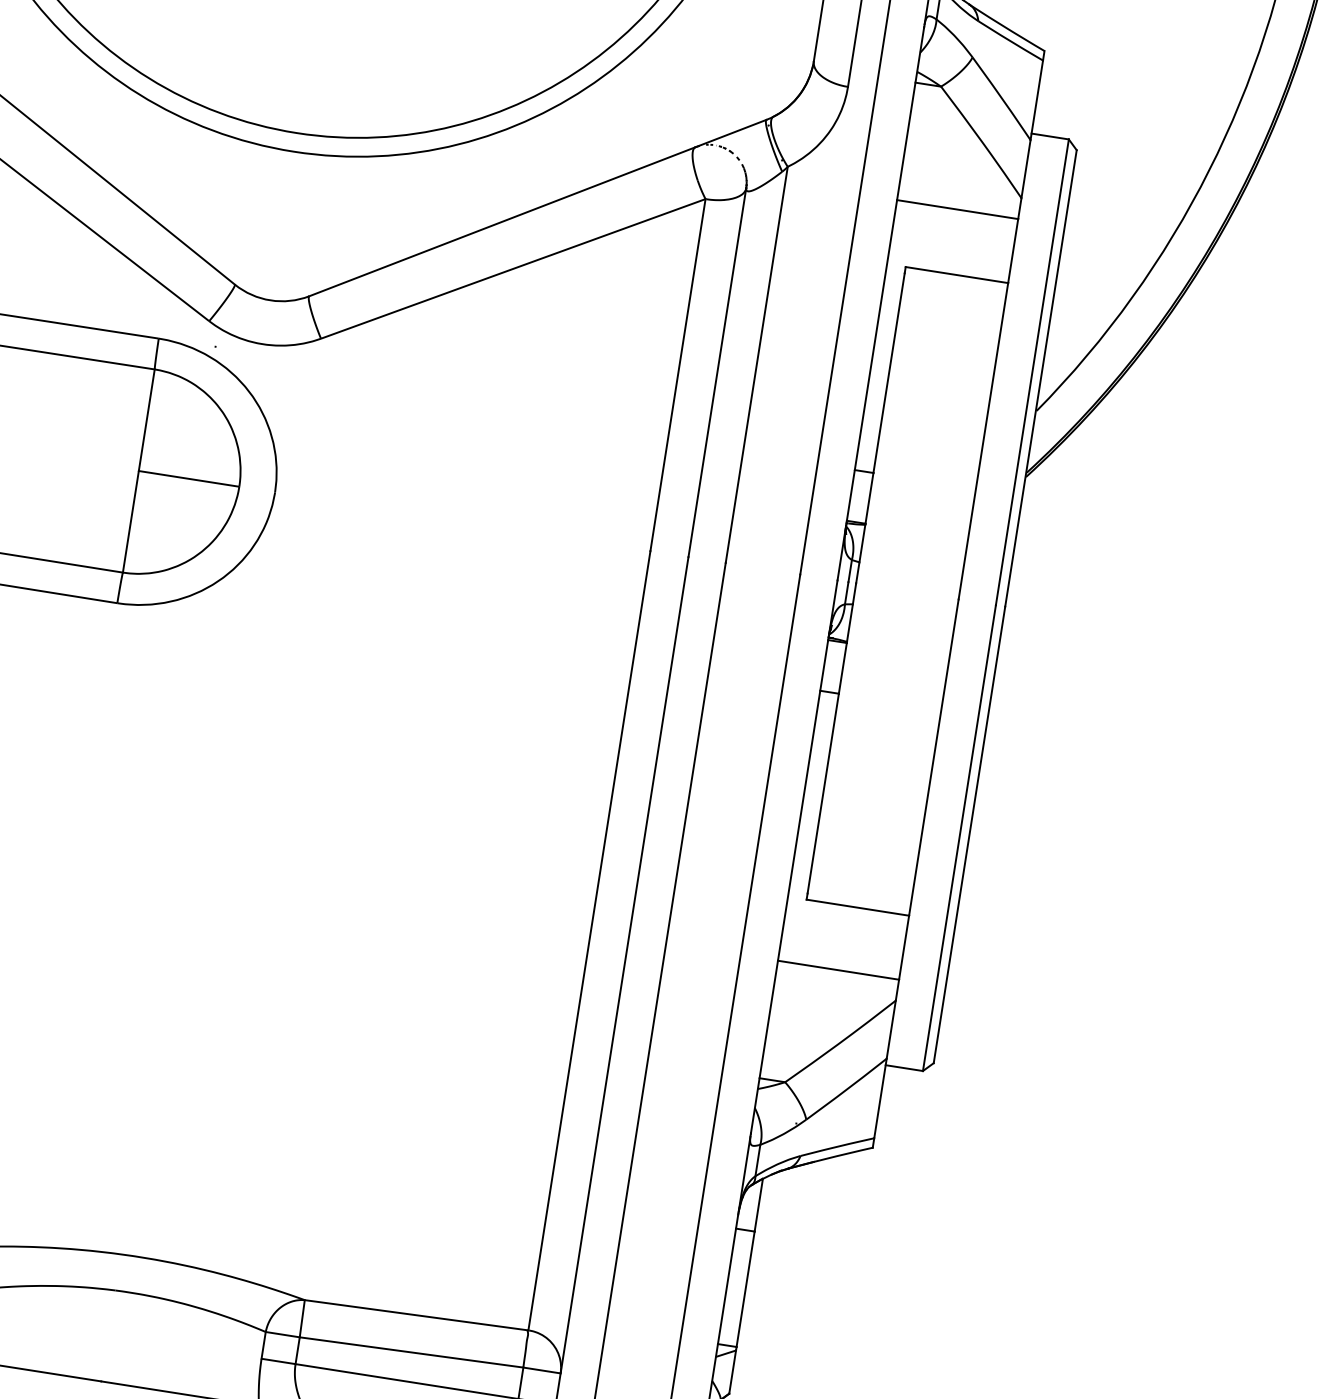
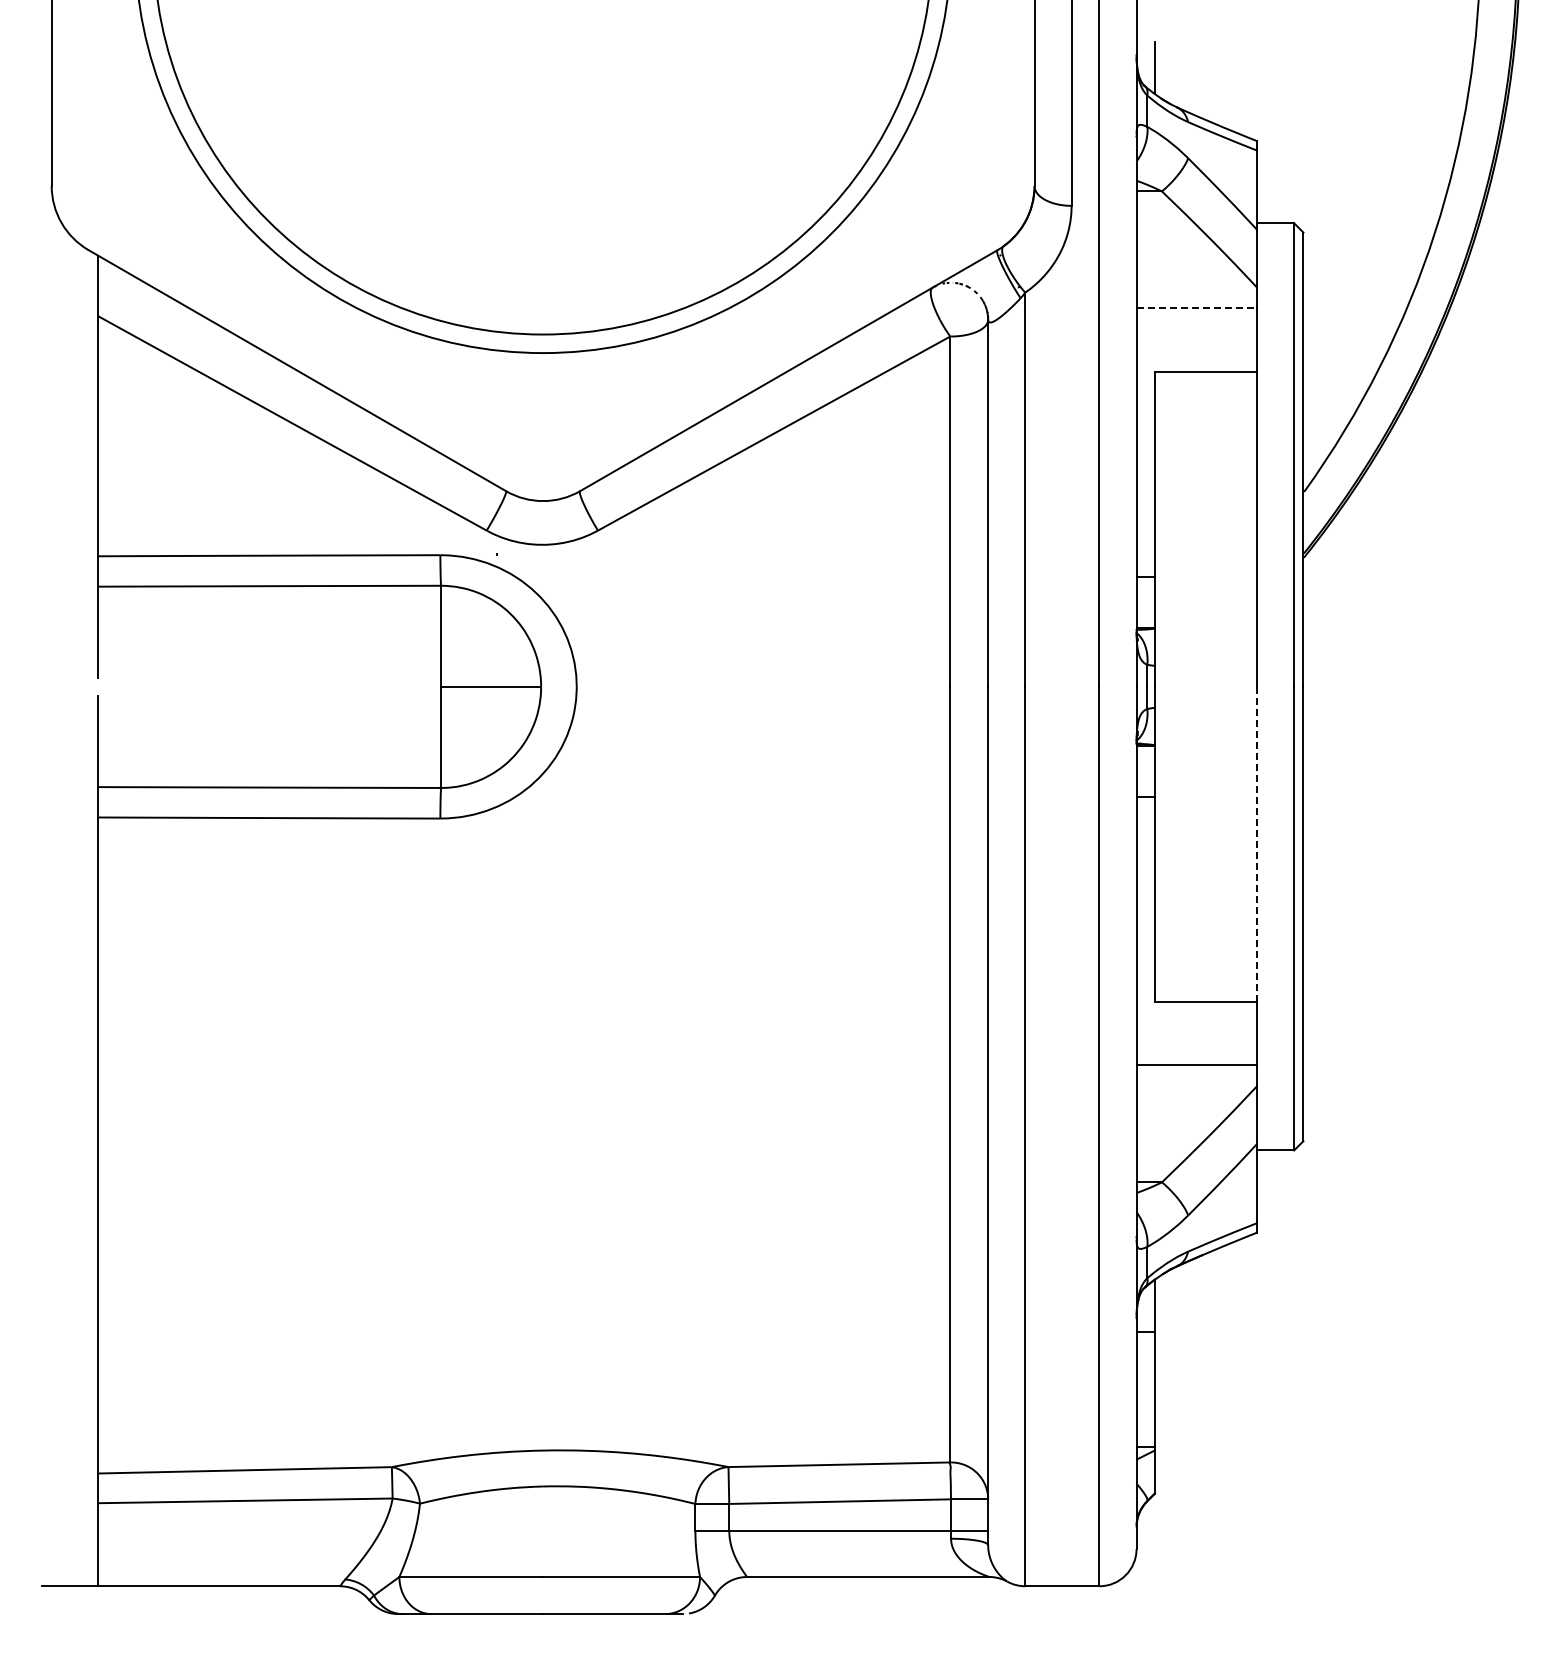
line: (958, 209) -> (1197, 308), solid -> dashed
line: (934, 756) -> (1257, 843), solid -> dashed

